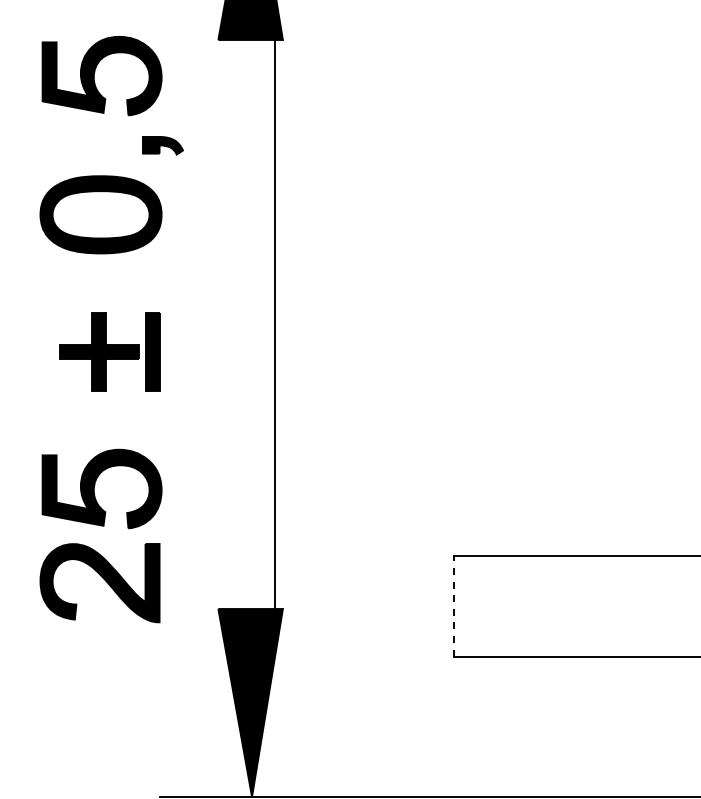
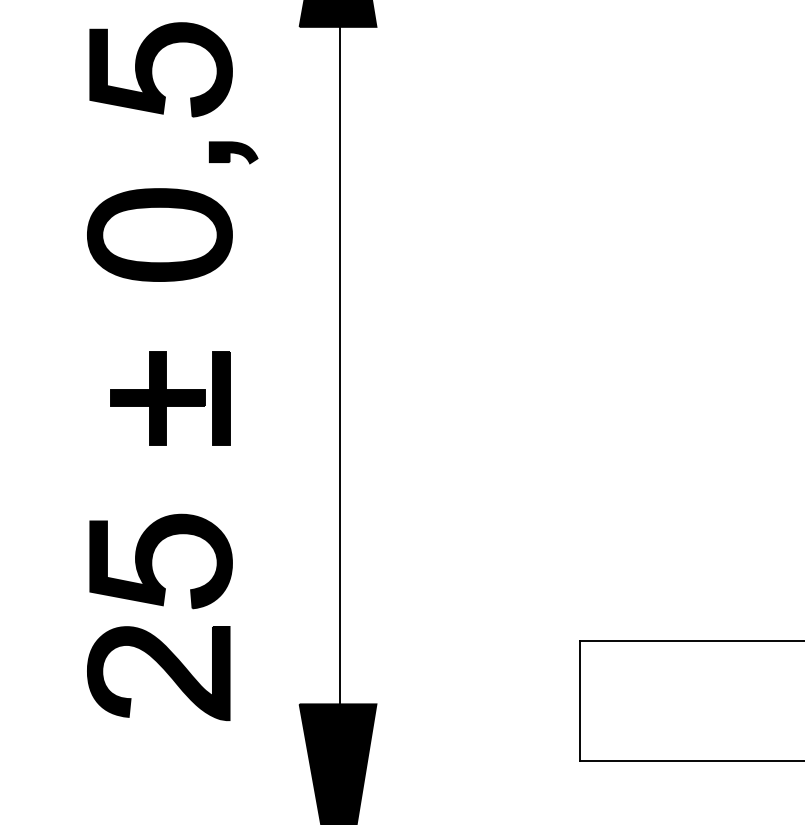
line: (275, 324) -> (340, 365), moved
line: (453, 605) -> (579, 700), dashed -> solid

